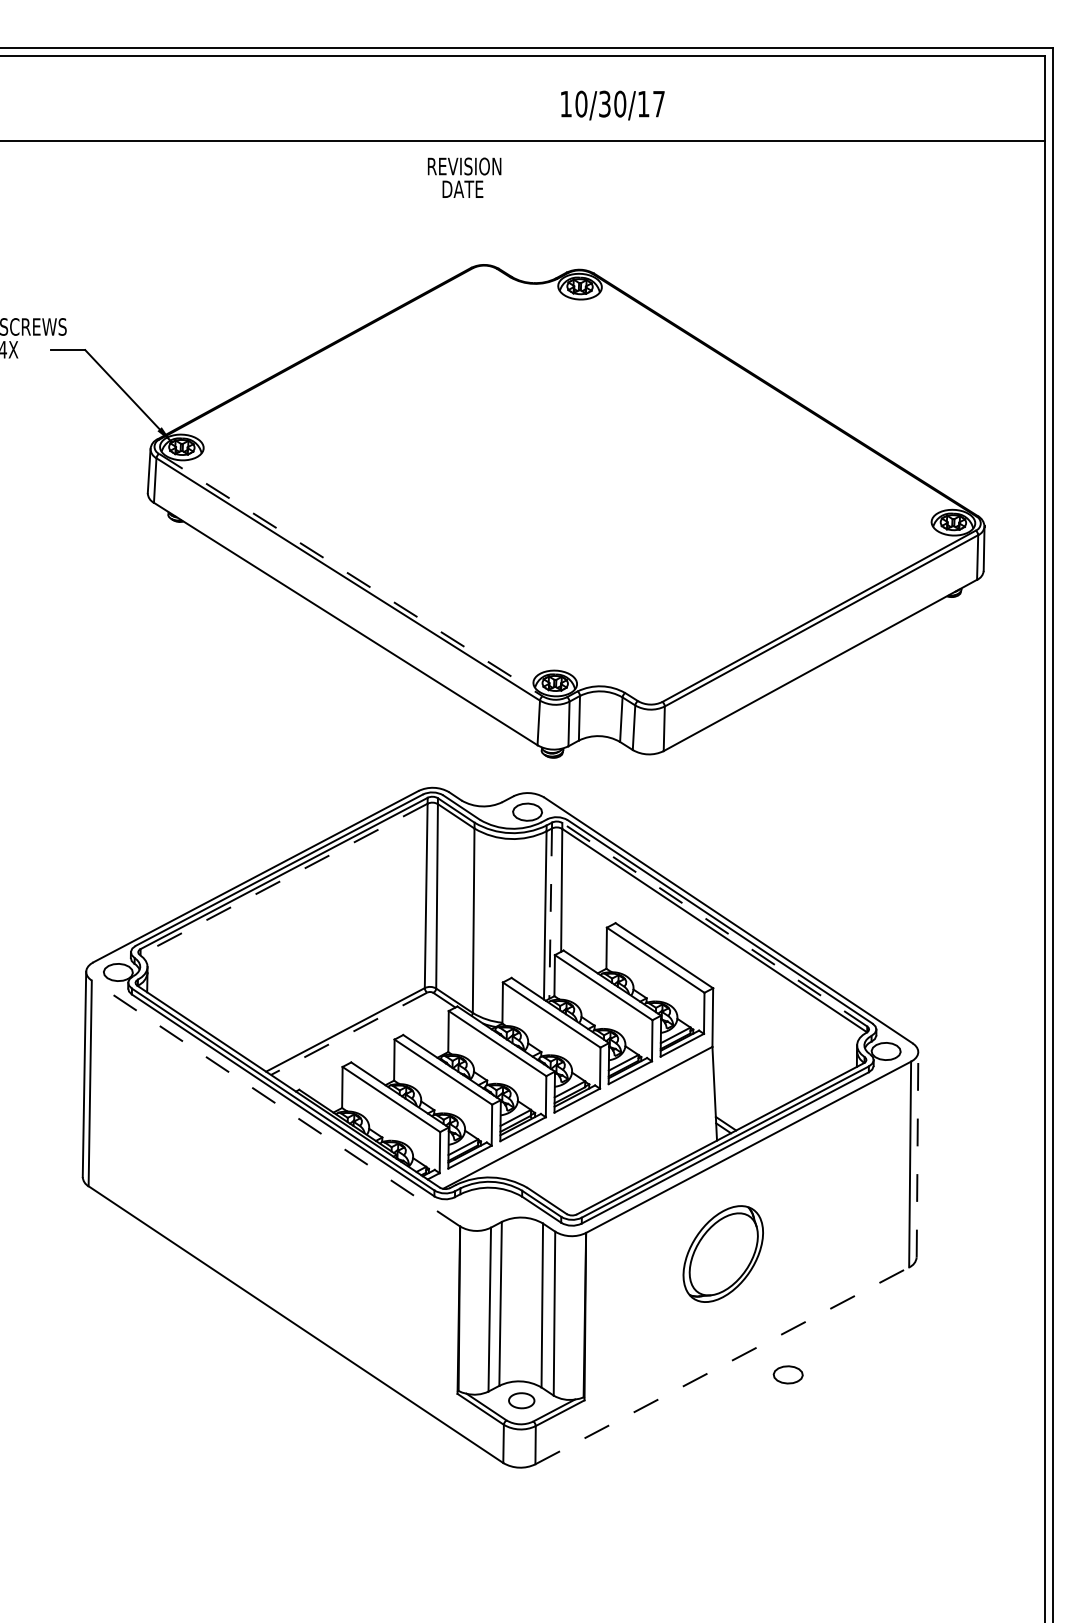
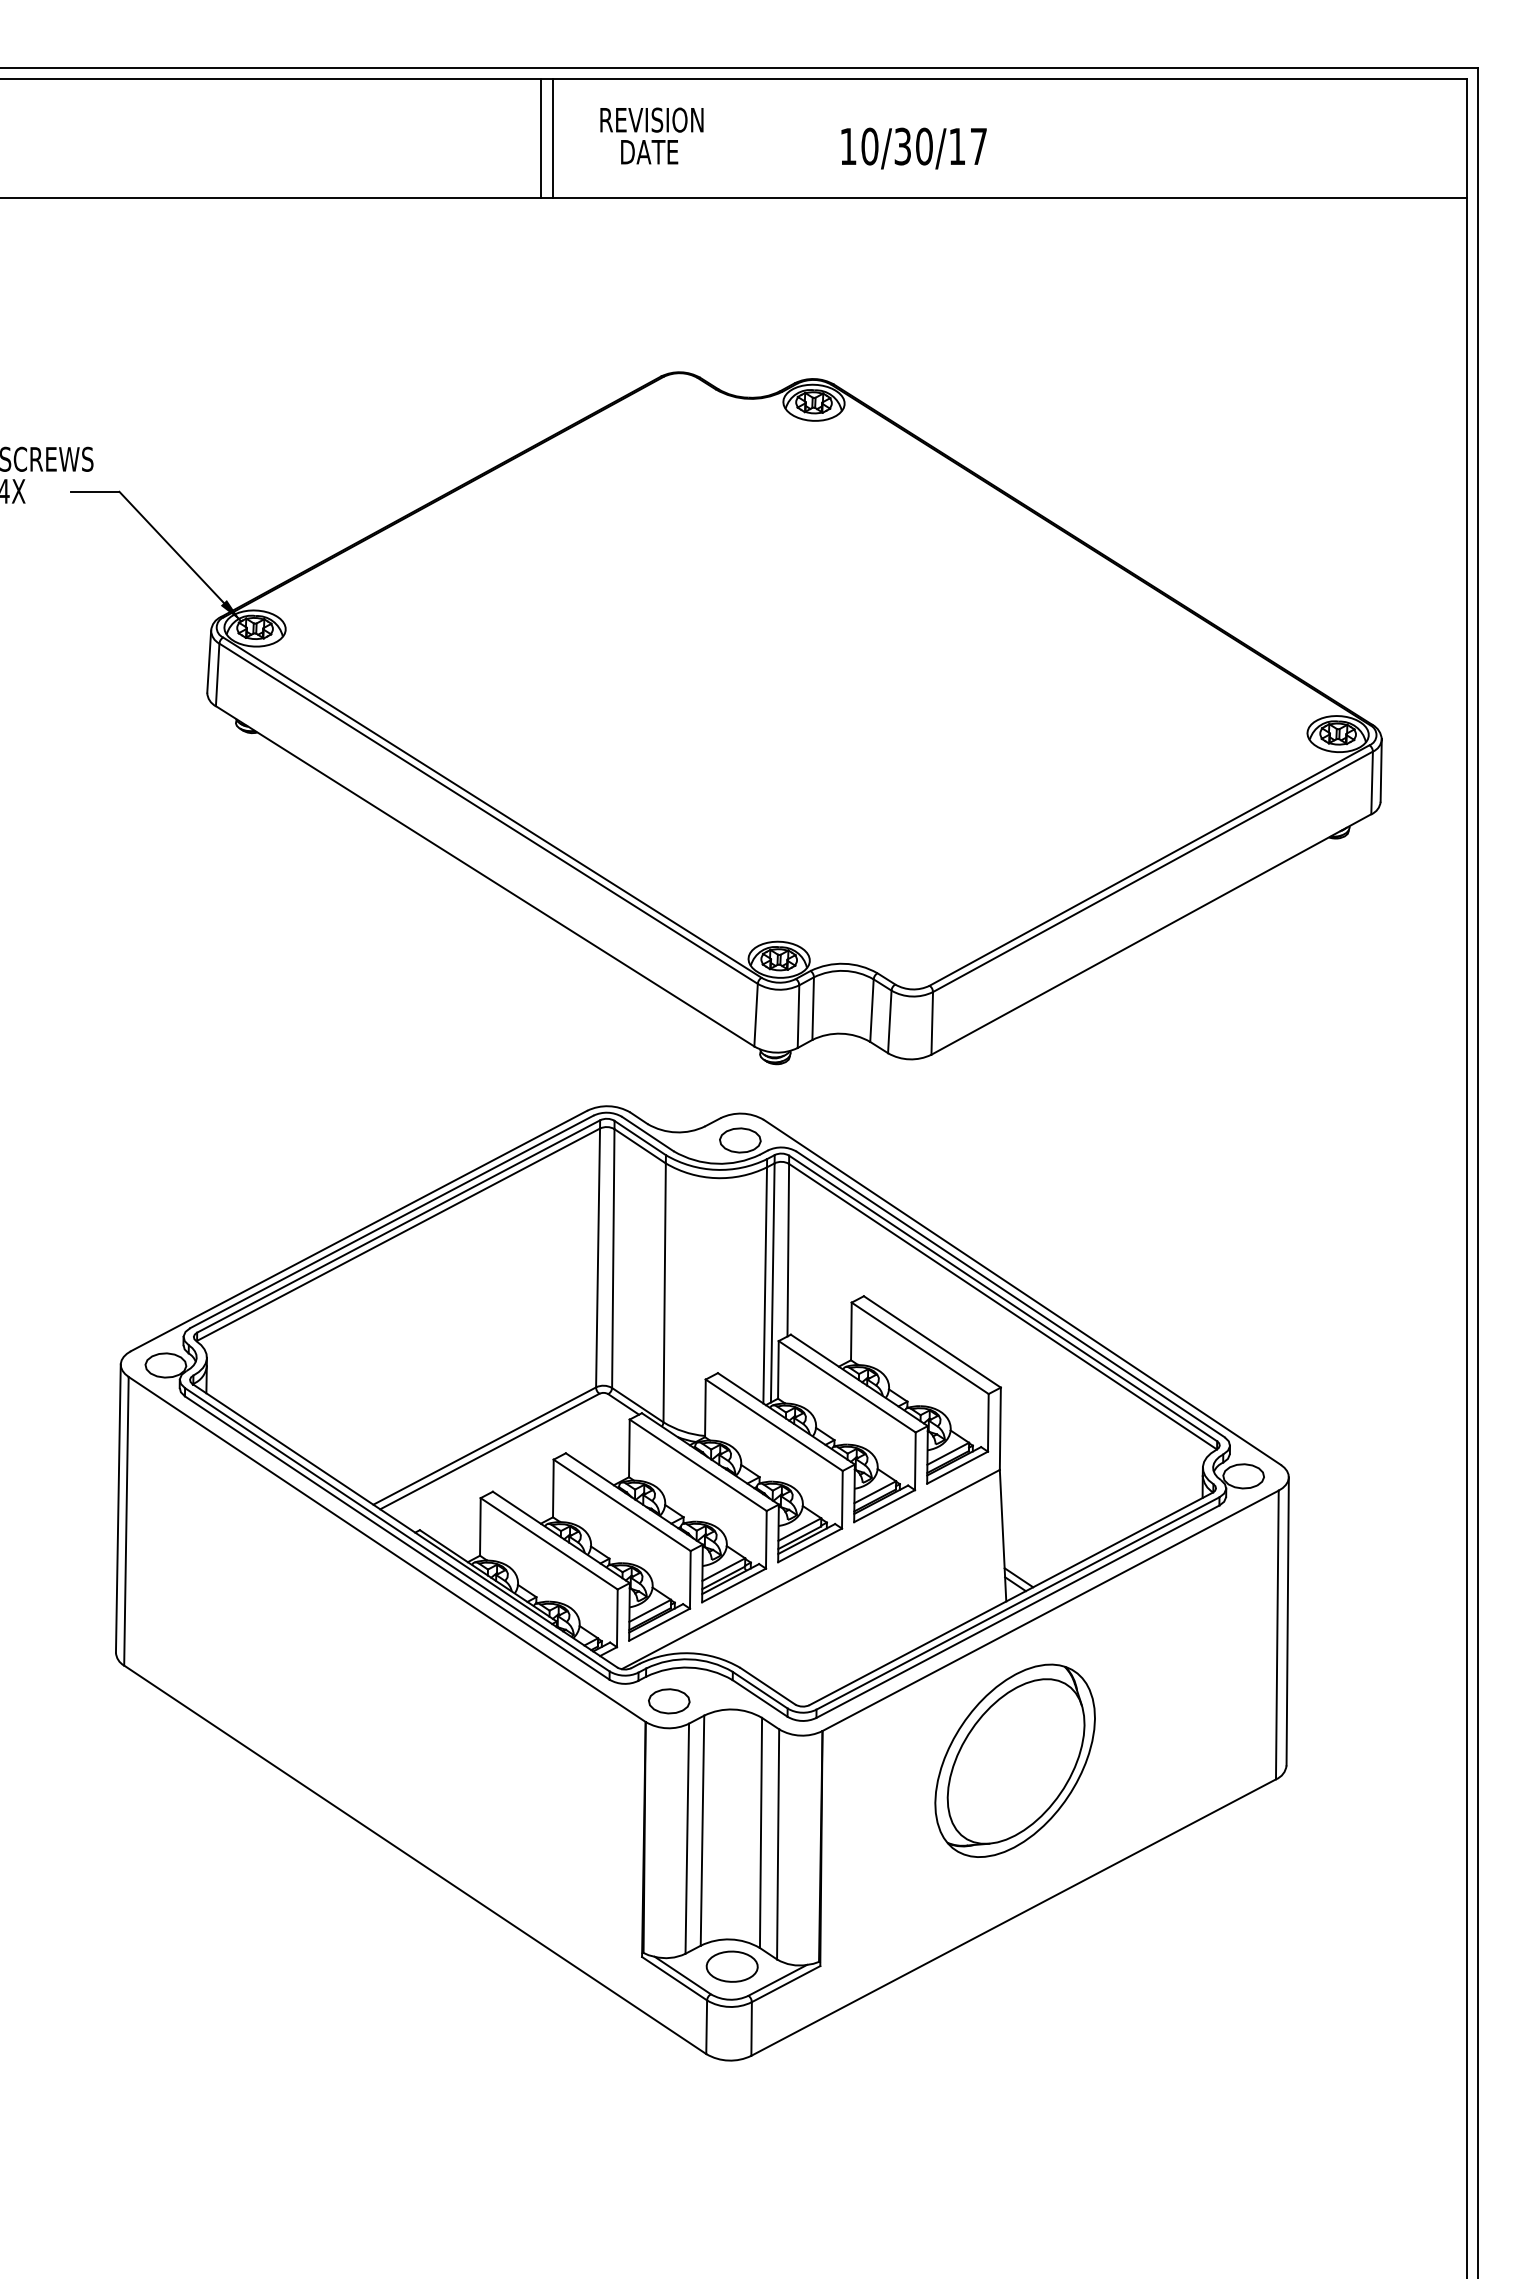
line: (385, 98) -> (540, 138), added
line: (394, 98) -> (553, 138), added
text: (612, 105) -> (913, 148), moved
text: (464, 177) -> (651, 135), moved
line: (351, 574) -> (492, 807), dashed -> solid
line: (284, 879) -> (398, 1234), dashed -> solid
line: (550, 913) -> (772, 1282), dashed -> solid
line: (714, 924) -> (1002, 1298), dashed -> solid
line: (348, 1033) -> (489, 1451), dashed -> solid
line: (276, 1103) -> (387, 1549), dashed -> solid
line: (917, 1154) -> (1287, 1620), dashed -> solid
part: (722, 1253) -> (1014, 1760), size x1.43
line: (722, 1365) -> (1014, 1917), dashed -> solid
part: (788, 1375) -> (669, 1701), moved
part: (521, 1400) -> (731, 1966), size x1.43

